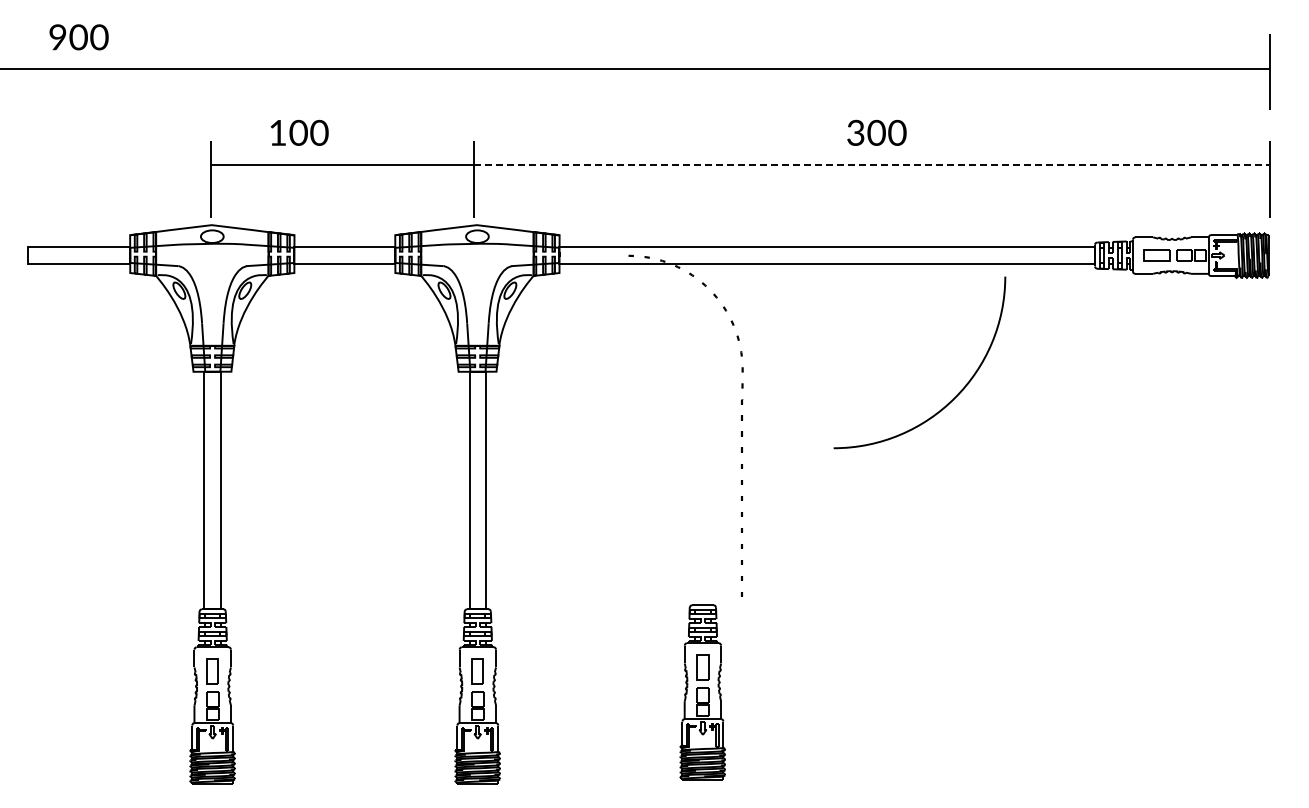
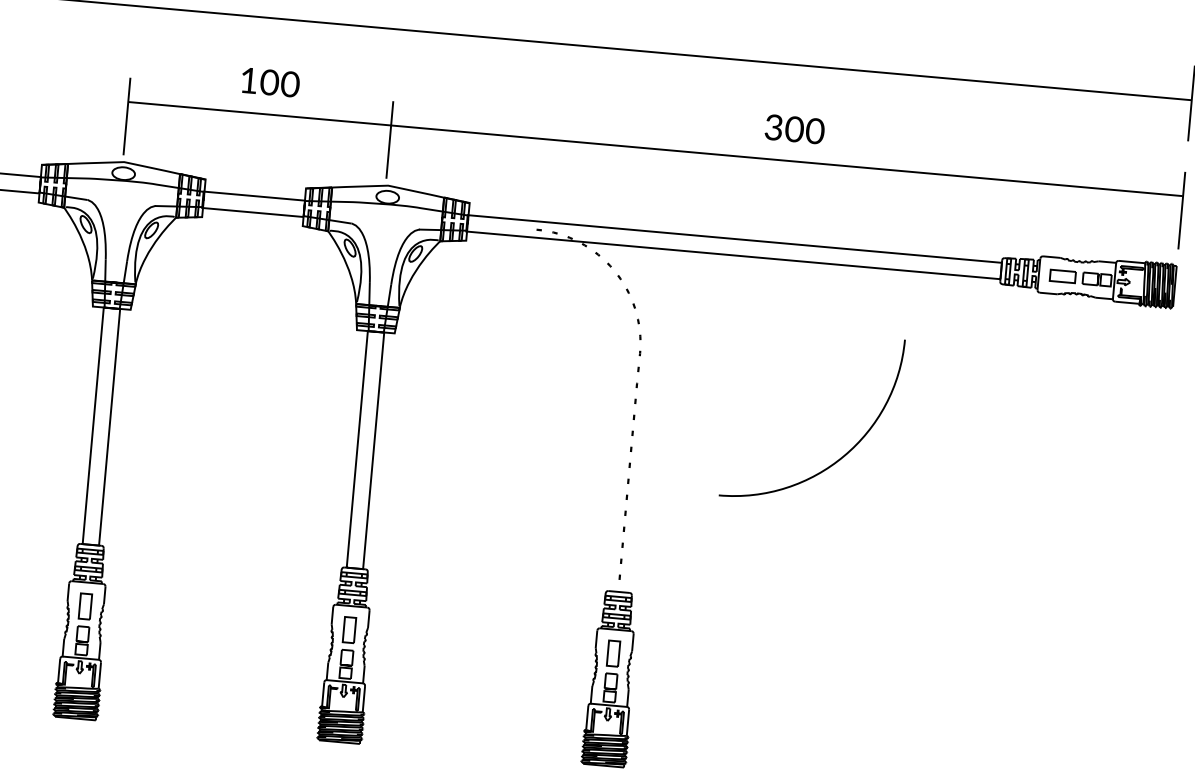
text: (299, 132) -> (270, 82), moved
line: (872, 164) -> (787, 160), dashed -> solid
curve: (958, 392) -> (848, 450), moved
part: (702, 692) -> (610, 678), moved

